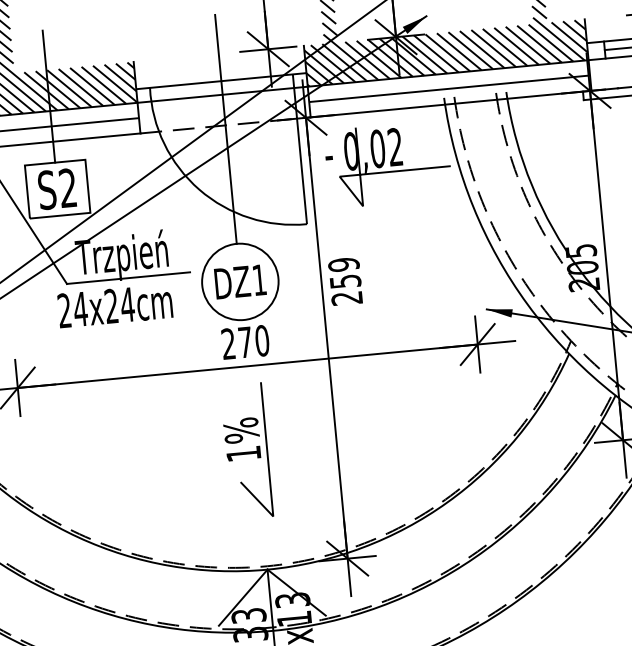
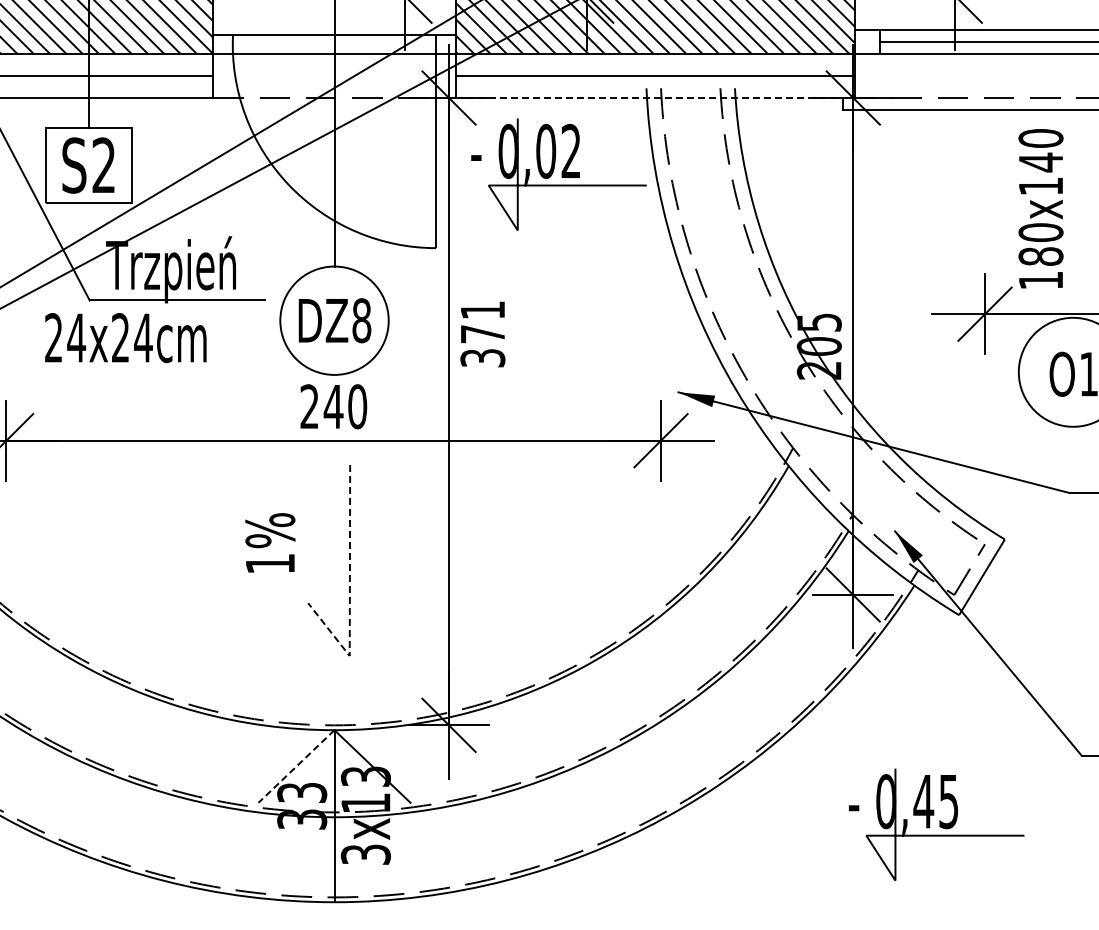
line: (451, 103) -> (655, 97), solid -> dashed
text: (259, 279) -> (361, 320), DZ1 -> DZ8
text: (345, 281) -> (482, 334), 259 -> 371
text: (115, 306) -> (125, 338), moved
text: (245, 342) -> (333, 406), 270 -> 240
text: (242, 438) -> (270, 542), moved
line: (269, 474) -> (349, 595), solid -> dashed
line: (243, 597) -> (296, 766), solid -> dashed

